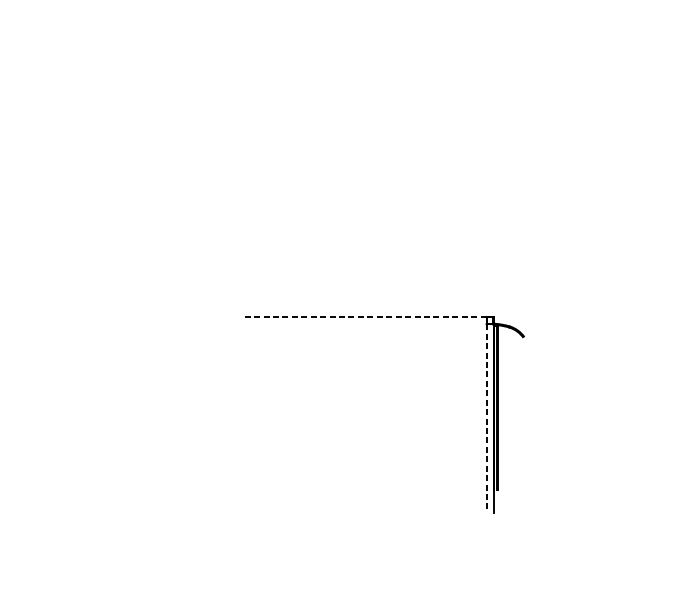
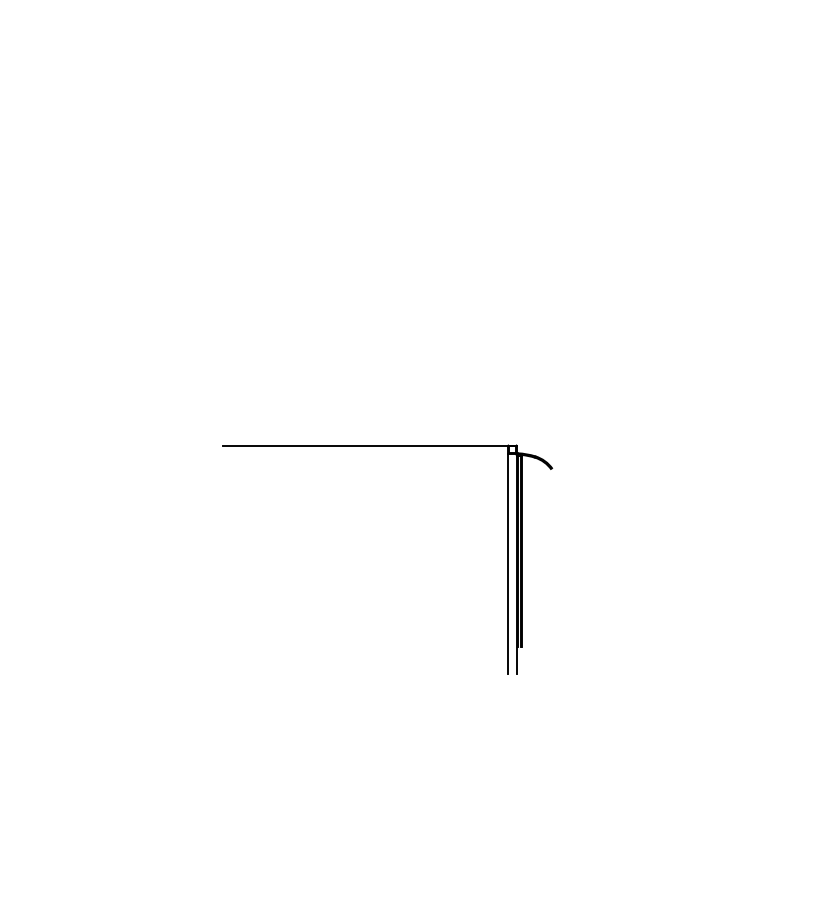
line: (364, 317) -> (365, 445), dashed -> solid
line: (486, 419) -> (508, 564), dashed -> solid

